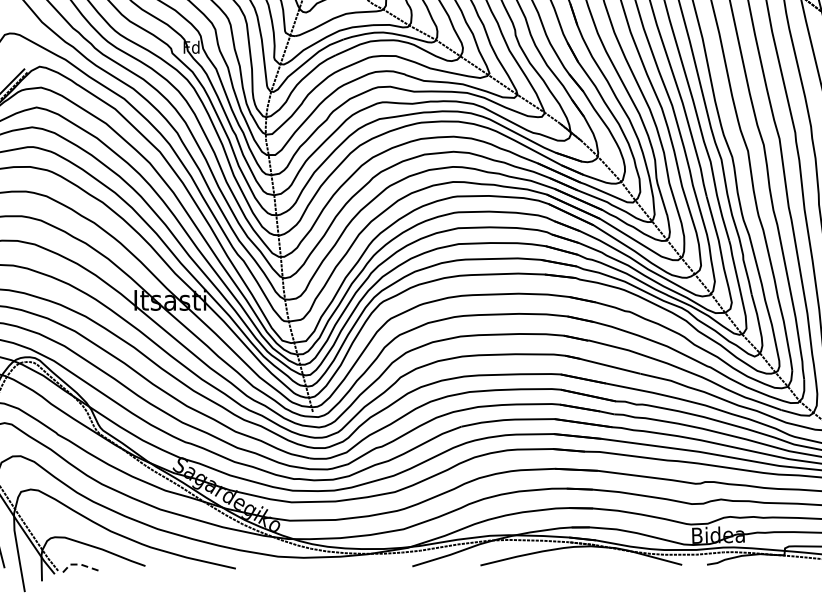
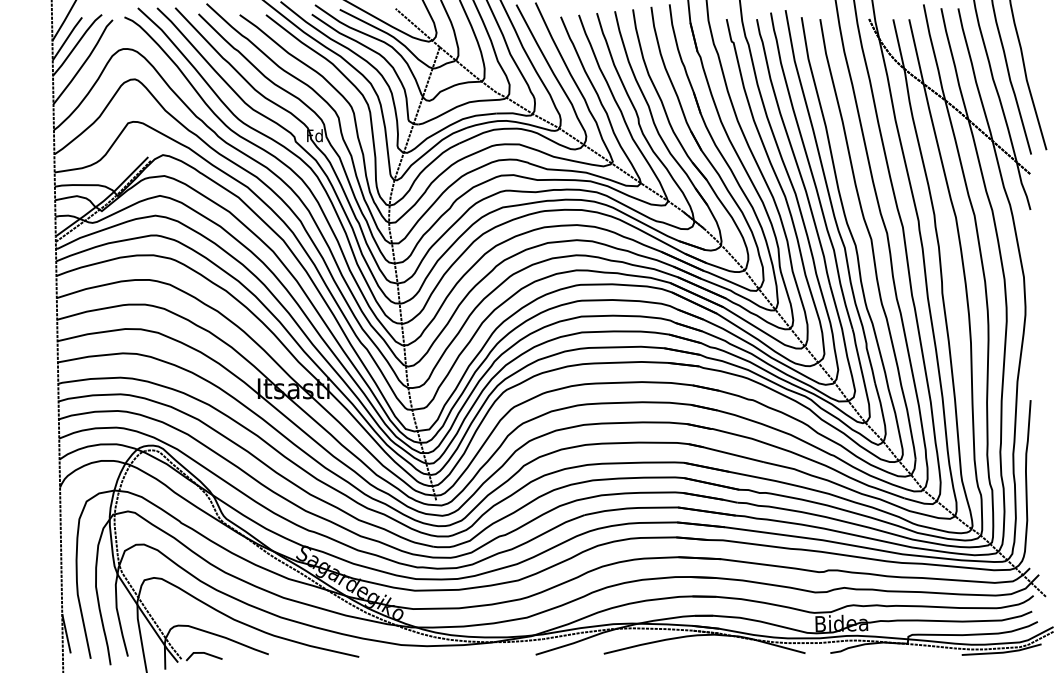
line: (80, 564) -> (203, 652), dashed -> solid

